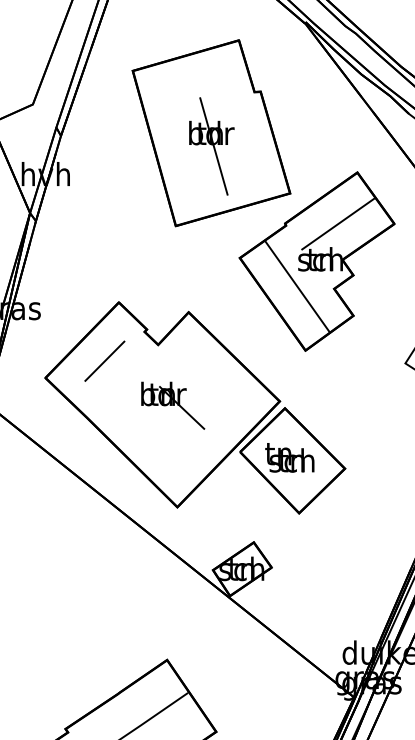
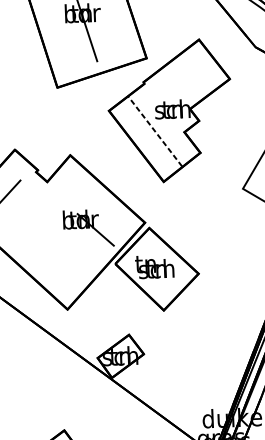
line: (338, 223) -> (185, 80), removed
line: (297, 286) -> (155, 131), solid -> dashed
part: (173, 405) -> (88, 228), moved

